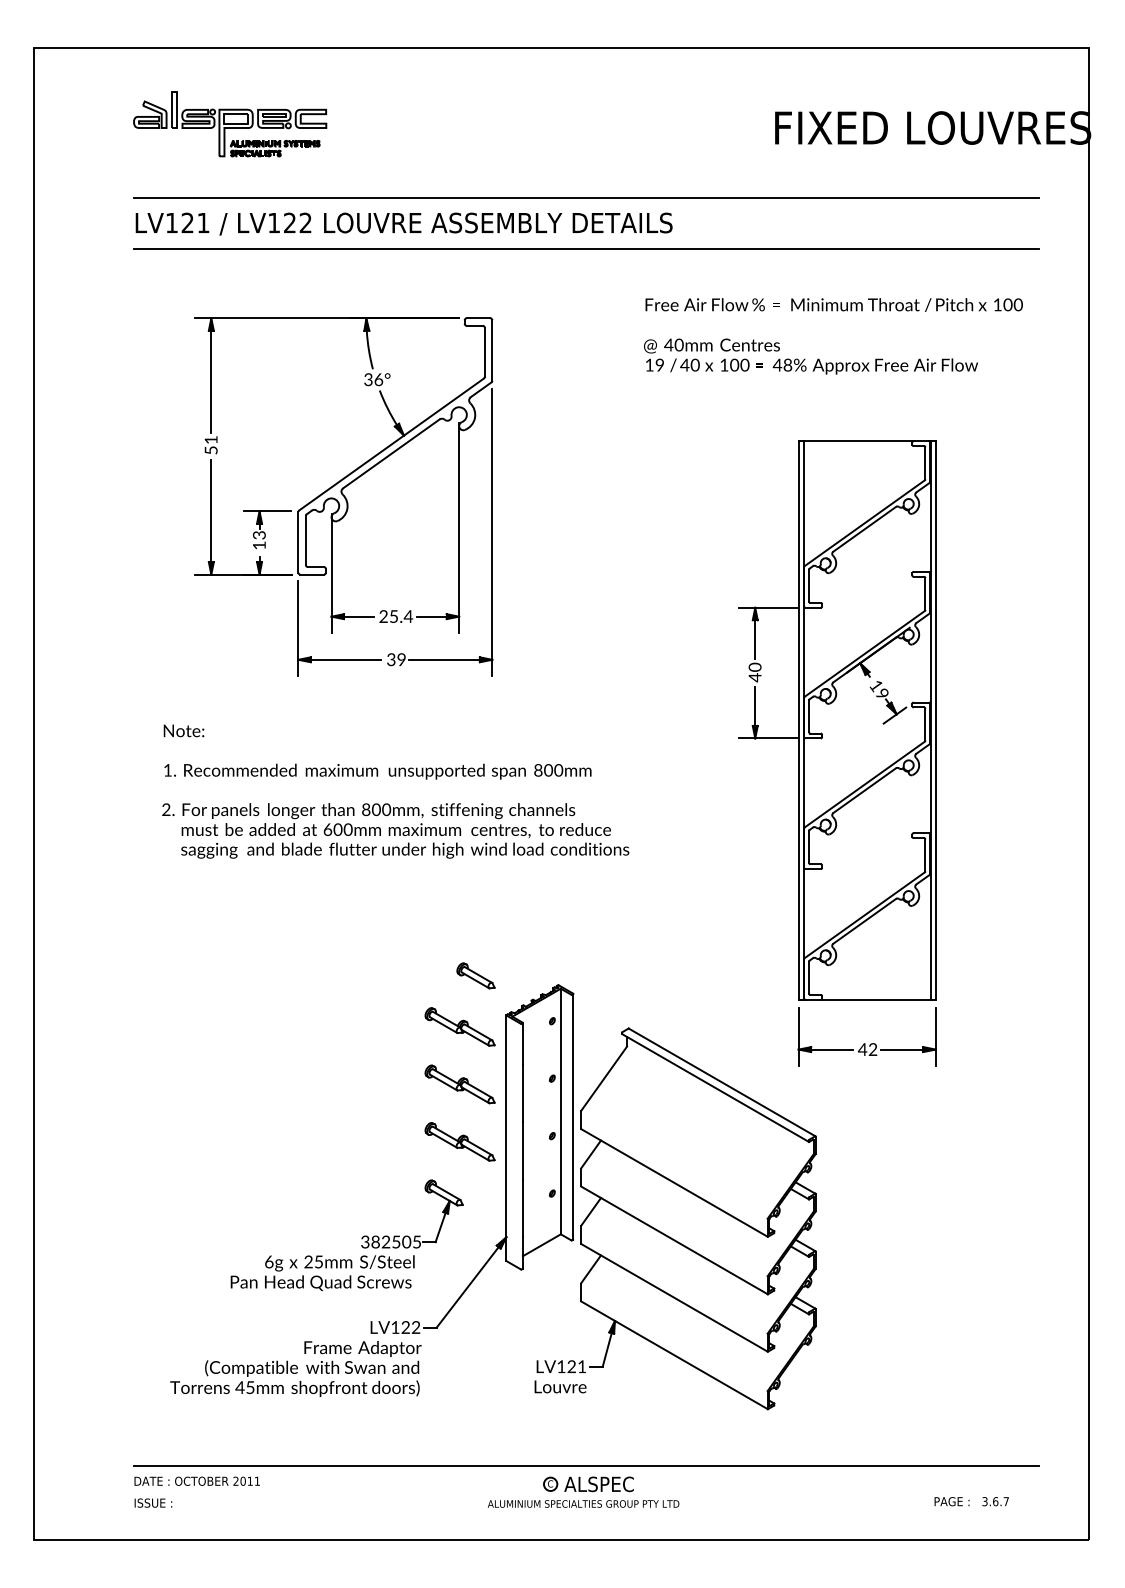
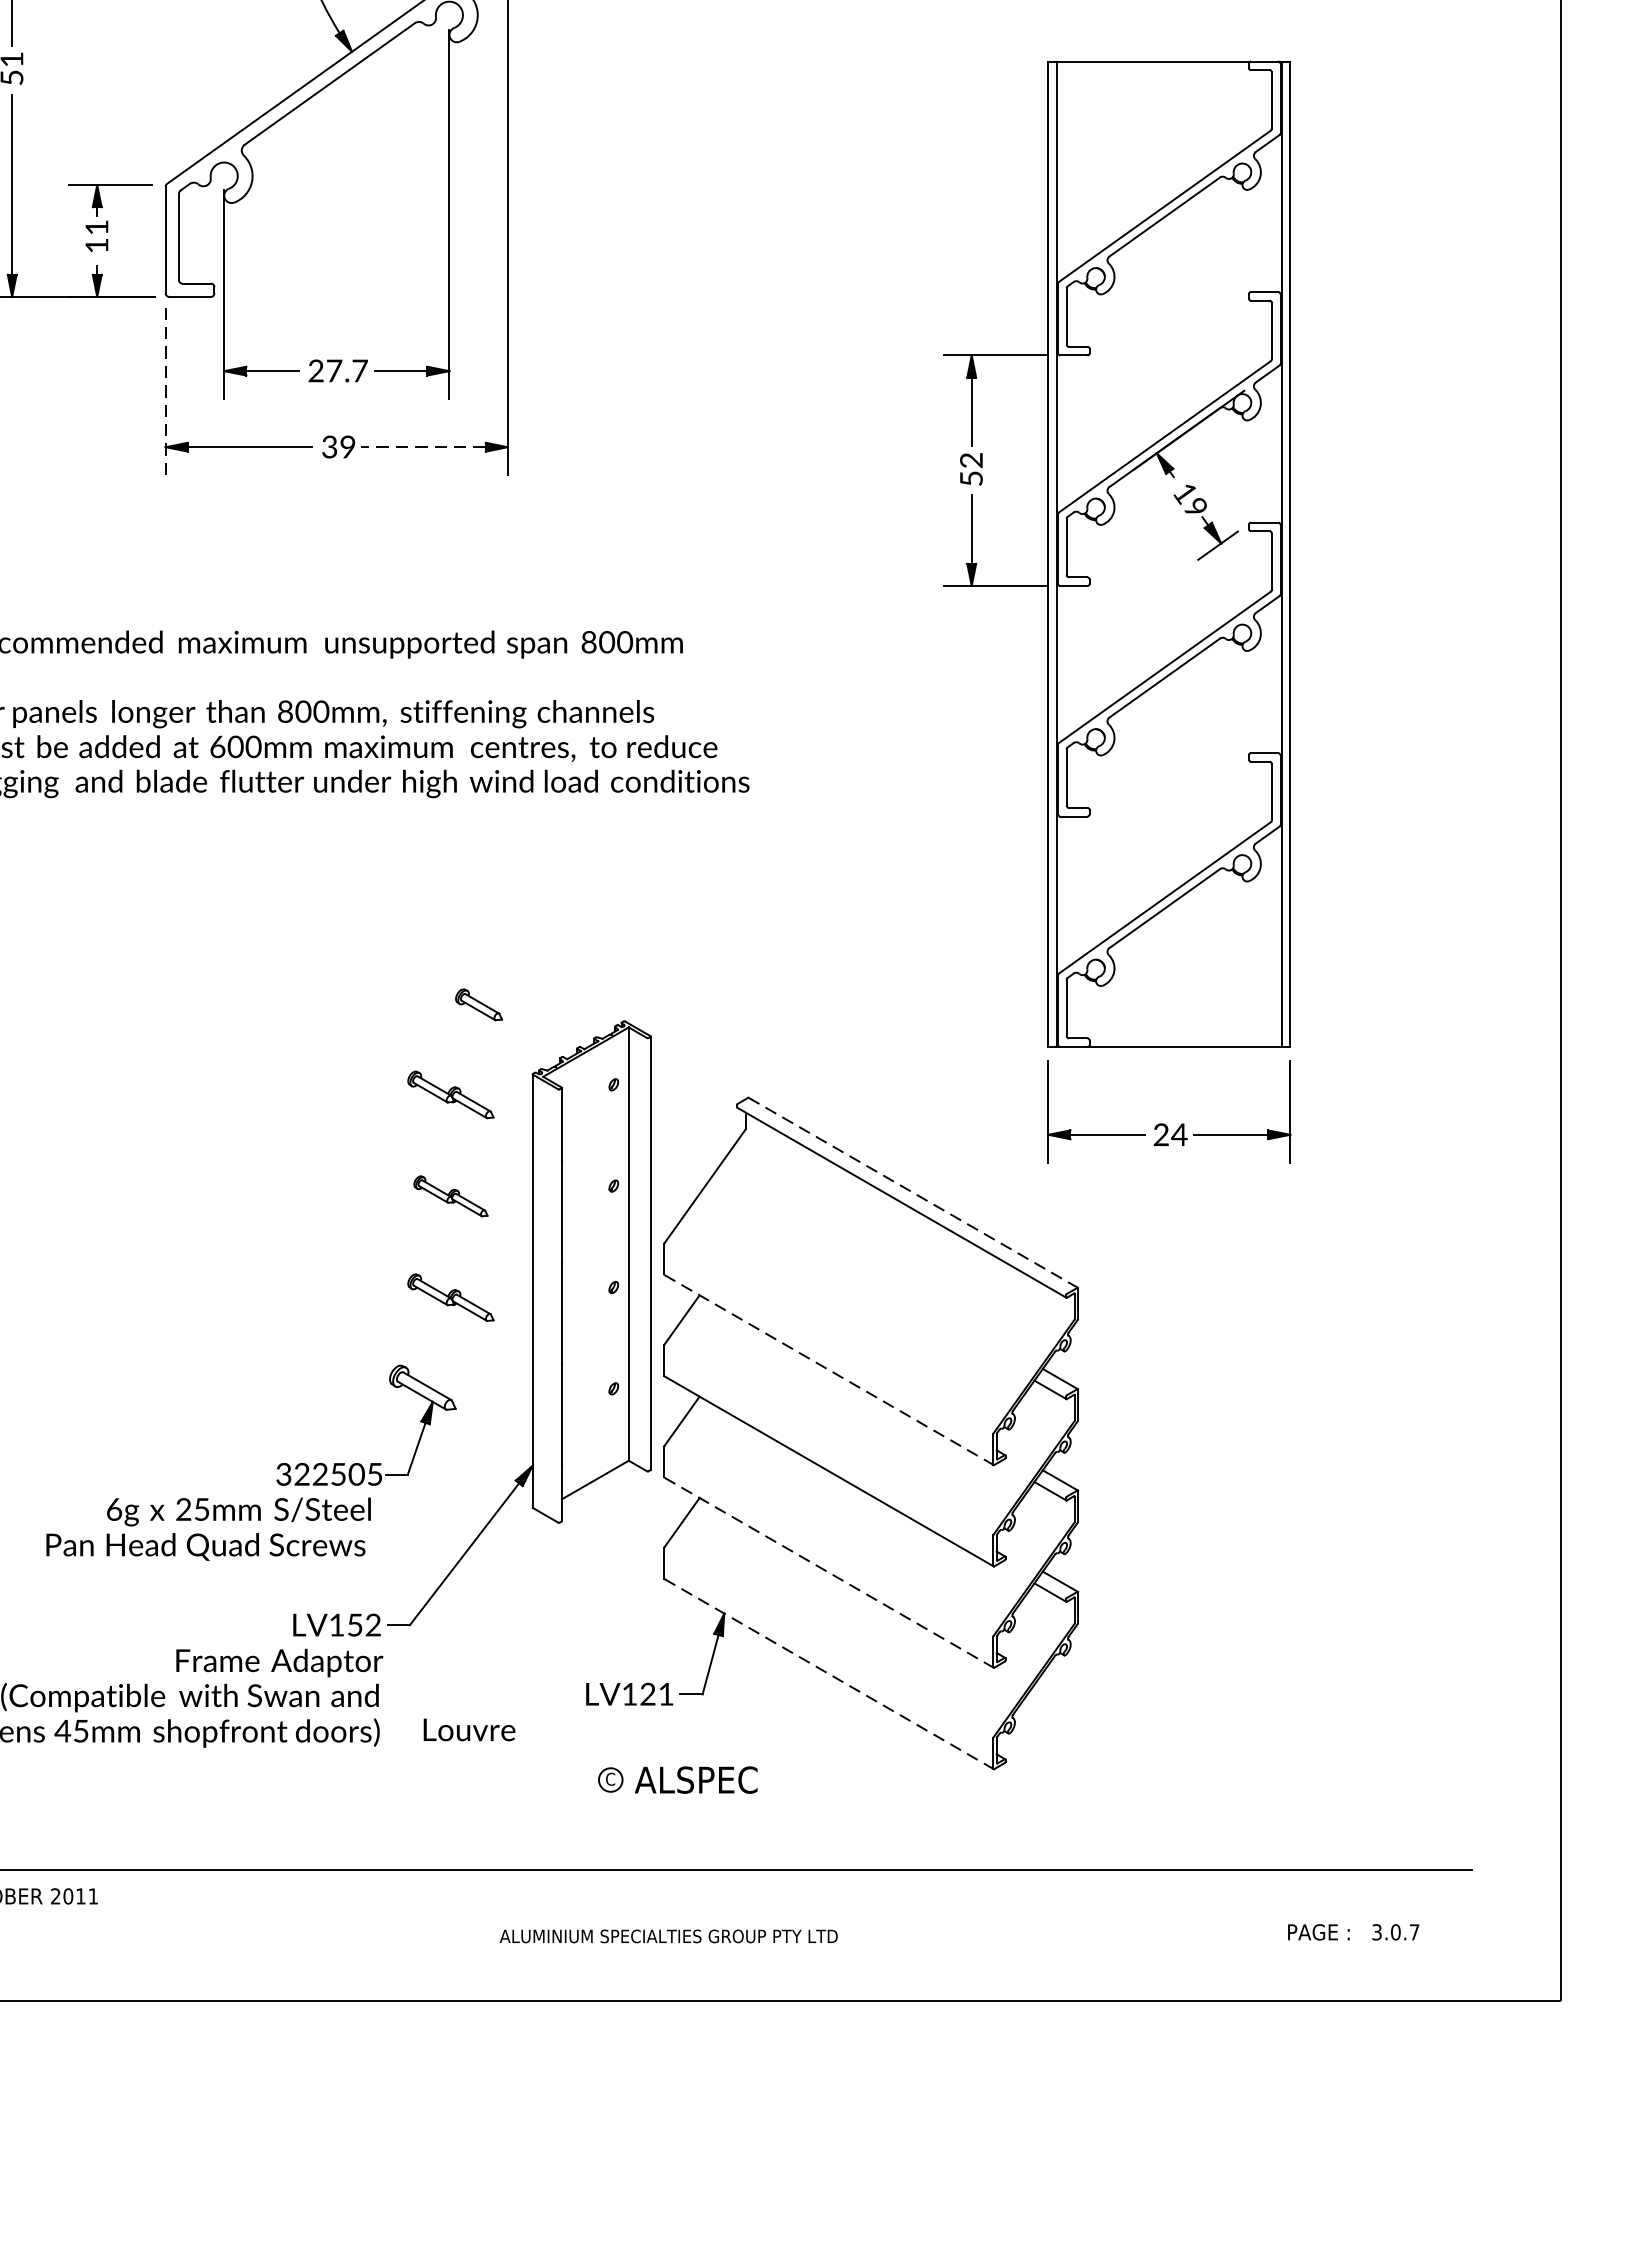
text: (259, 535) -> (97, 227), 13 -> 11
text: (401, 616) -> (347, 370), 25.4 -> 27.7
line: (298, 628) -> (165, 391), solid -> dashed
line: (444, 659) -> (423, 446), solid -> dashed
text: (754, 672) -> (970, 469), 40 -> 52
part: (475, 975) -> (478, 1004), size x0.7
part: (459, 1026) -> (449, 1094), size x0.7
text: (867, 1049) -> (1169, 1134), 42 -> 24
line: (722, 1082) -> (913, 1192), solid -> dashed
part: (459, 1084) -> (449, 1196), size x0.6
part: (459, 1141) -> (449, 1296), size x0.7
line: (674, 1182) -> (829, 1369), solid -> dashed
text: (375, 1242) -> (301, 1475), 382505 -> 322505
line: (674, 1297) -> (829, 1572), solid -> dashed
text: (405, 1327) -> (354, 1625), LV122 -> LV152
line: (674, 1355) -> (829, 1674), solid -> dashed
text: (560, 1386) -> (469, 1729), moved
part: (588, 1484) -> (677, 1780), moved
text: (995, 1501) -> (1395, 1932), 3.6.7 -> 3.0.7

